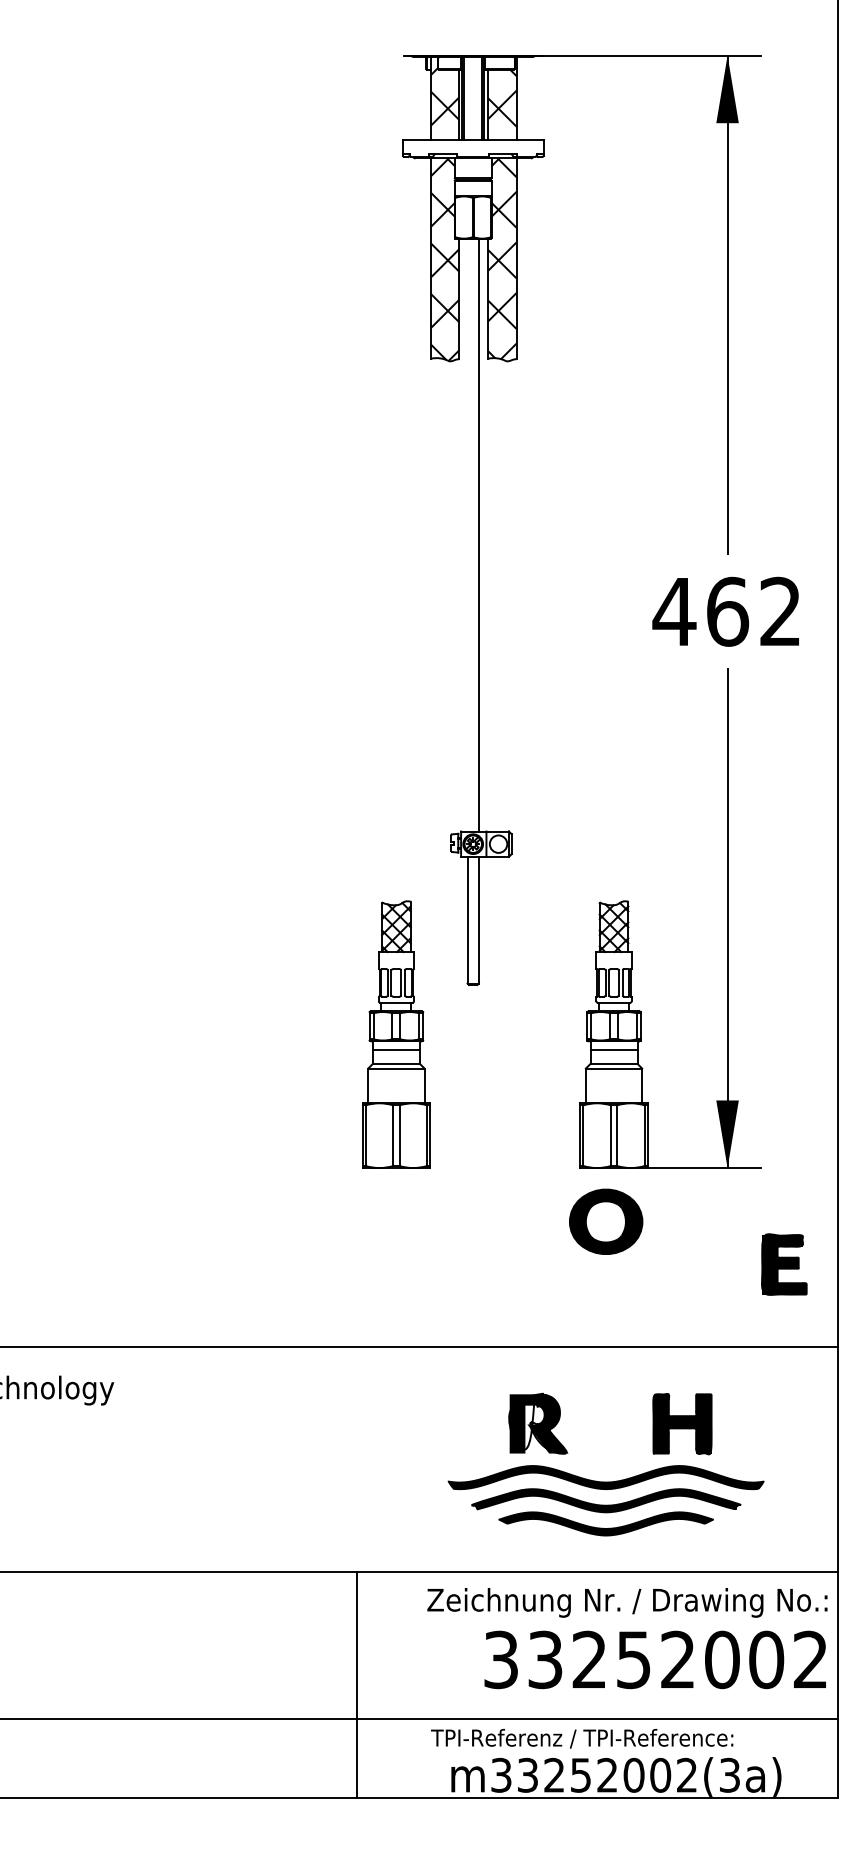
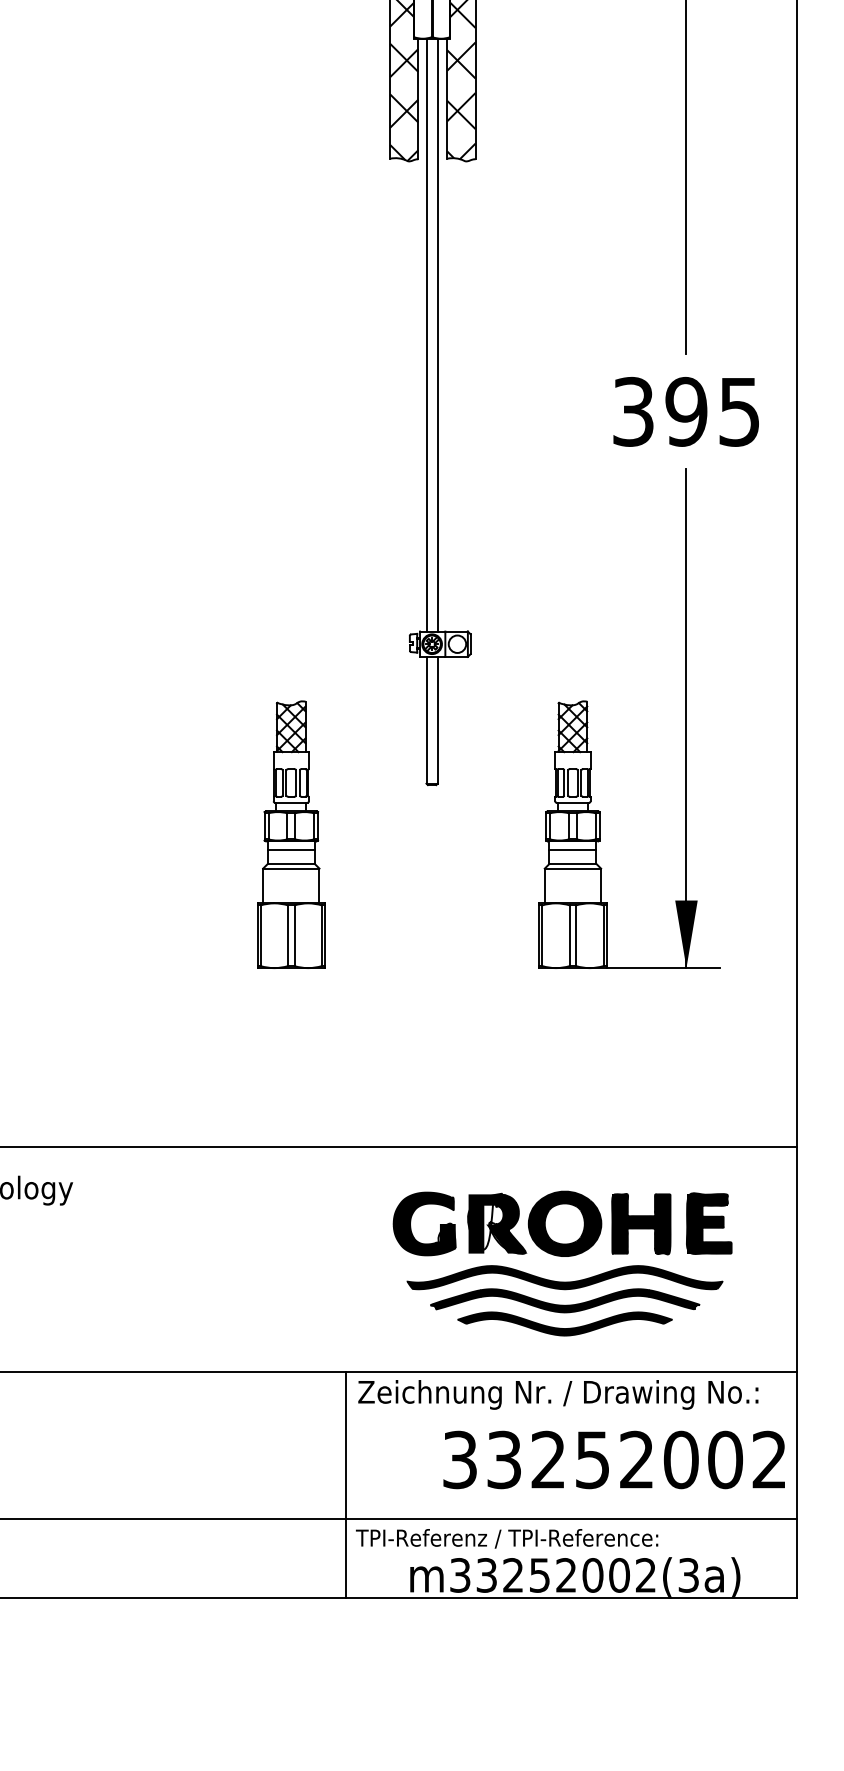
line: (467, 534) -> (426, 334), added
text: (726, 611) -> (685, 411), 462 -> 395
part: (396, 1034) -> (291, 834), moved
part: (606, 1221) -> (565, 1223), moved
part: (784, 1264) -> (709, 1223), moved
part: (452, 1423) -> (411, 1223), added
text: (627, 1602) -> (558, 1394), moved
line: (357, 1684) -> (346, 1484), moved
text: (582, 1738) -> (507, 1538), moved

